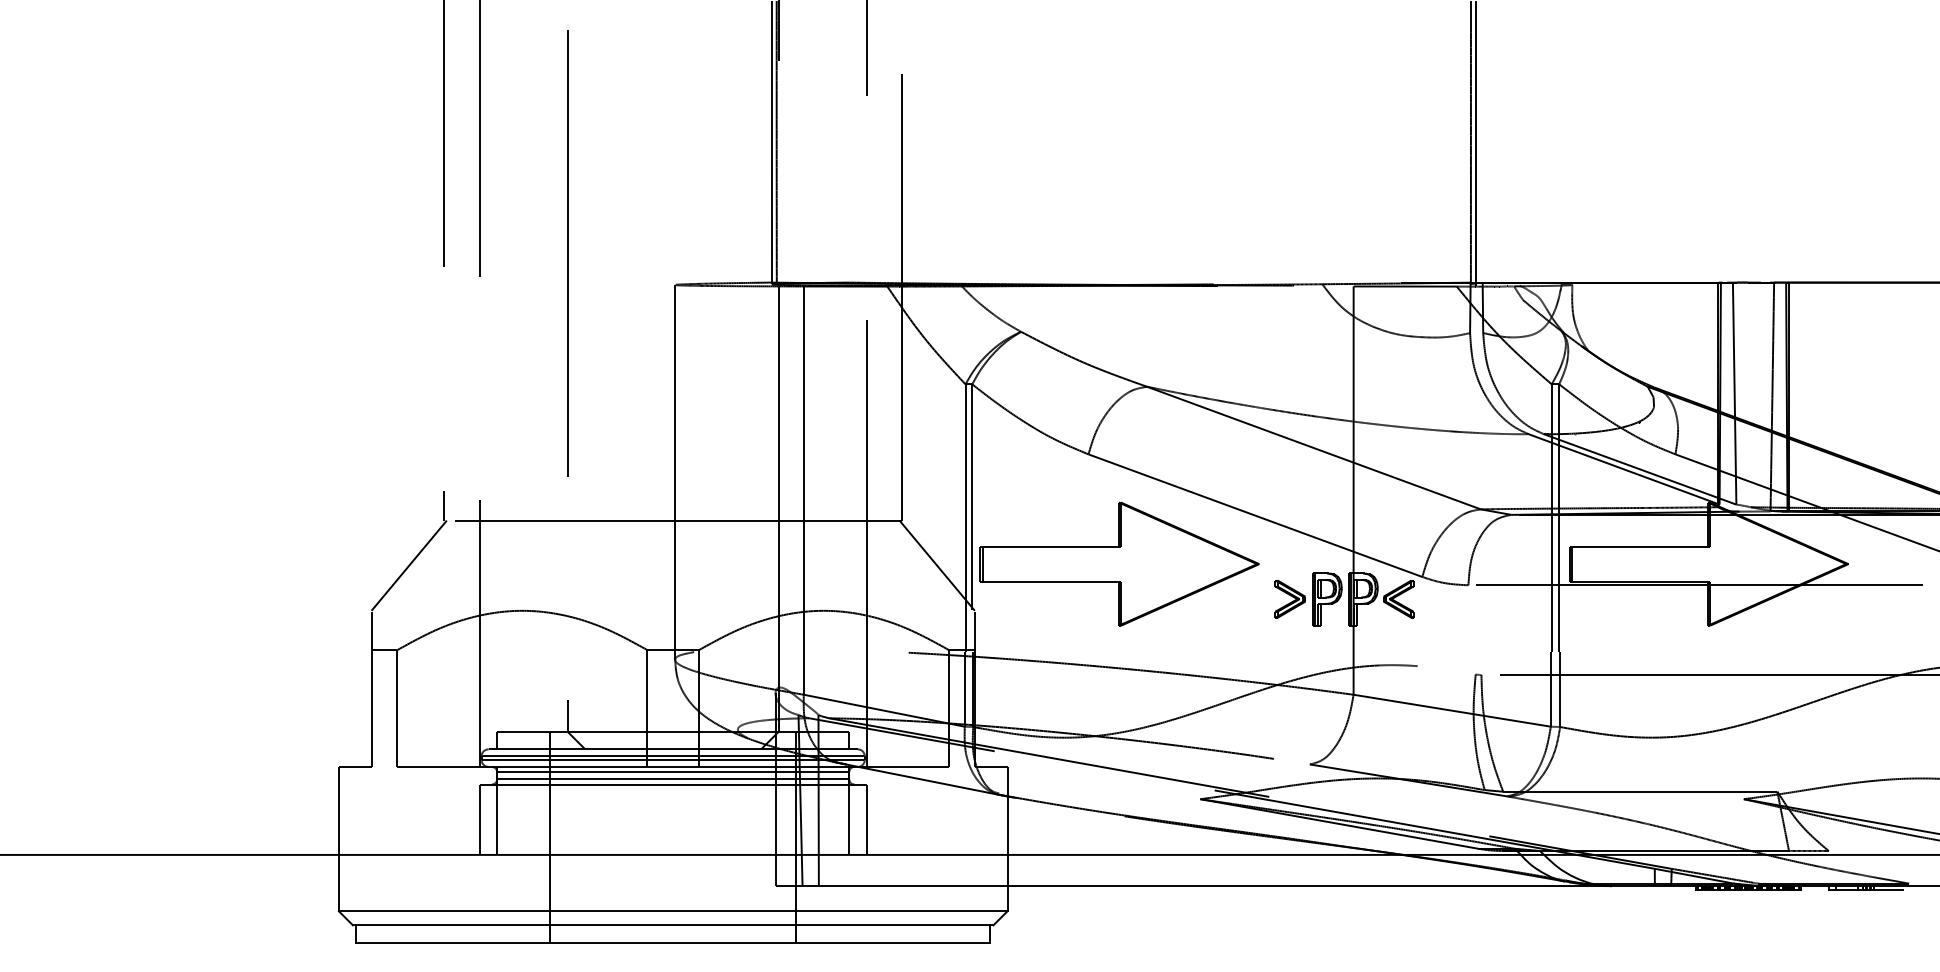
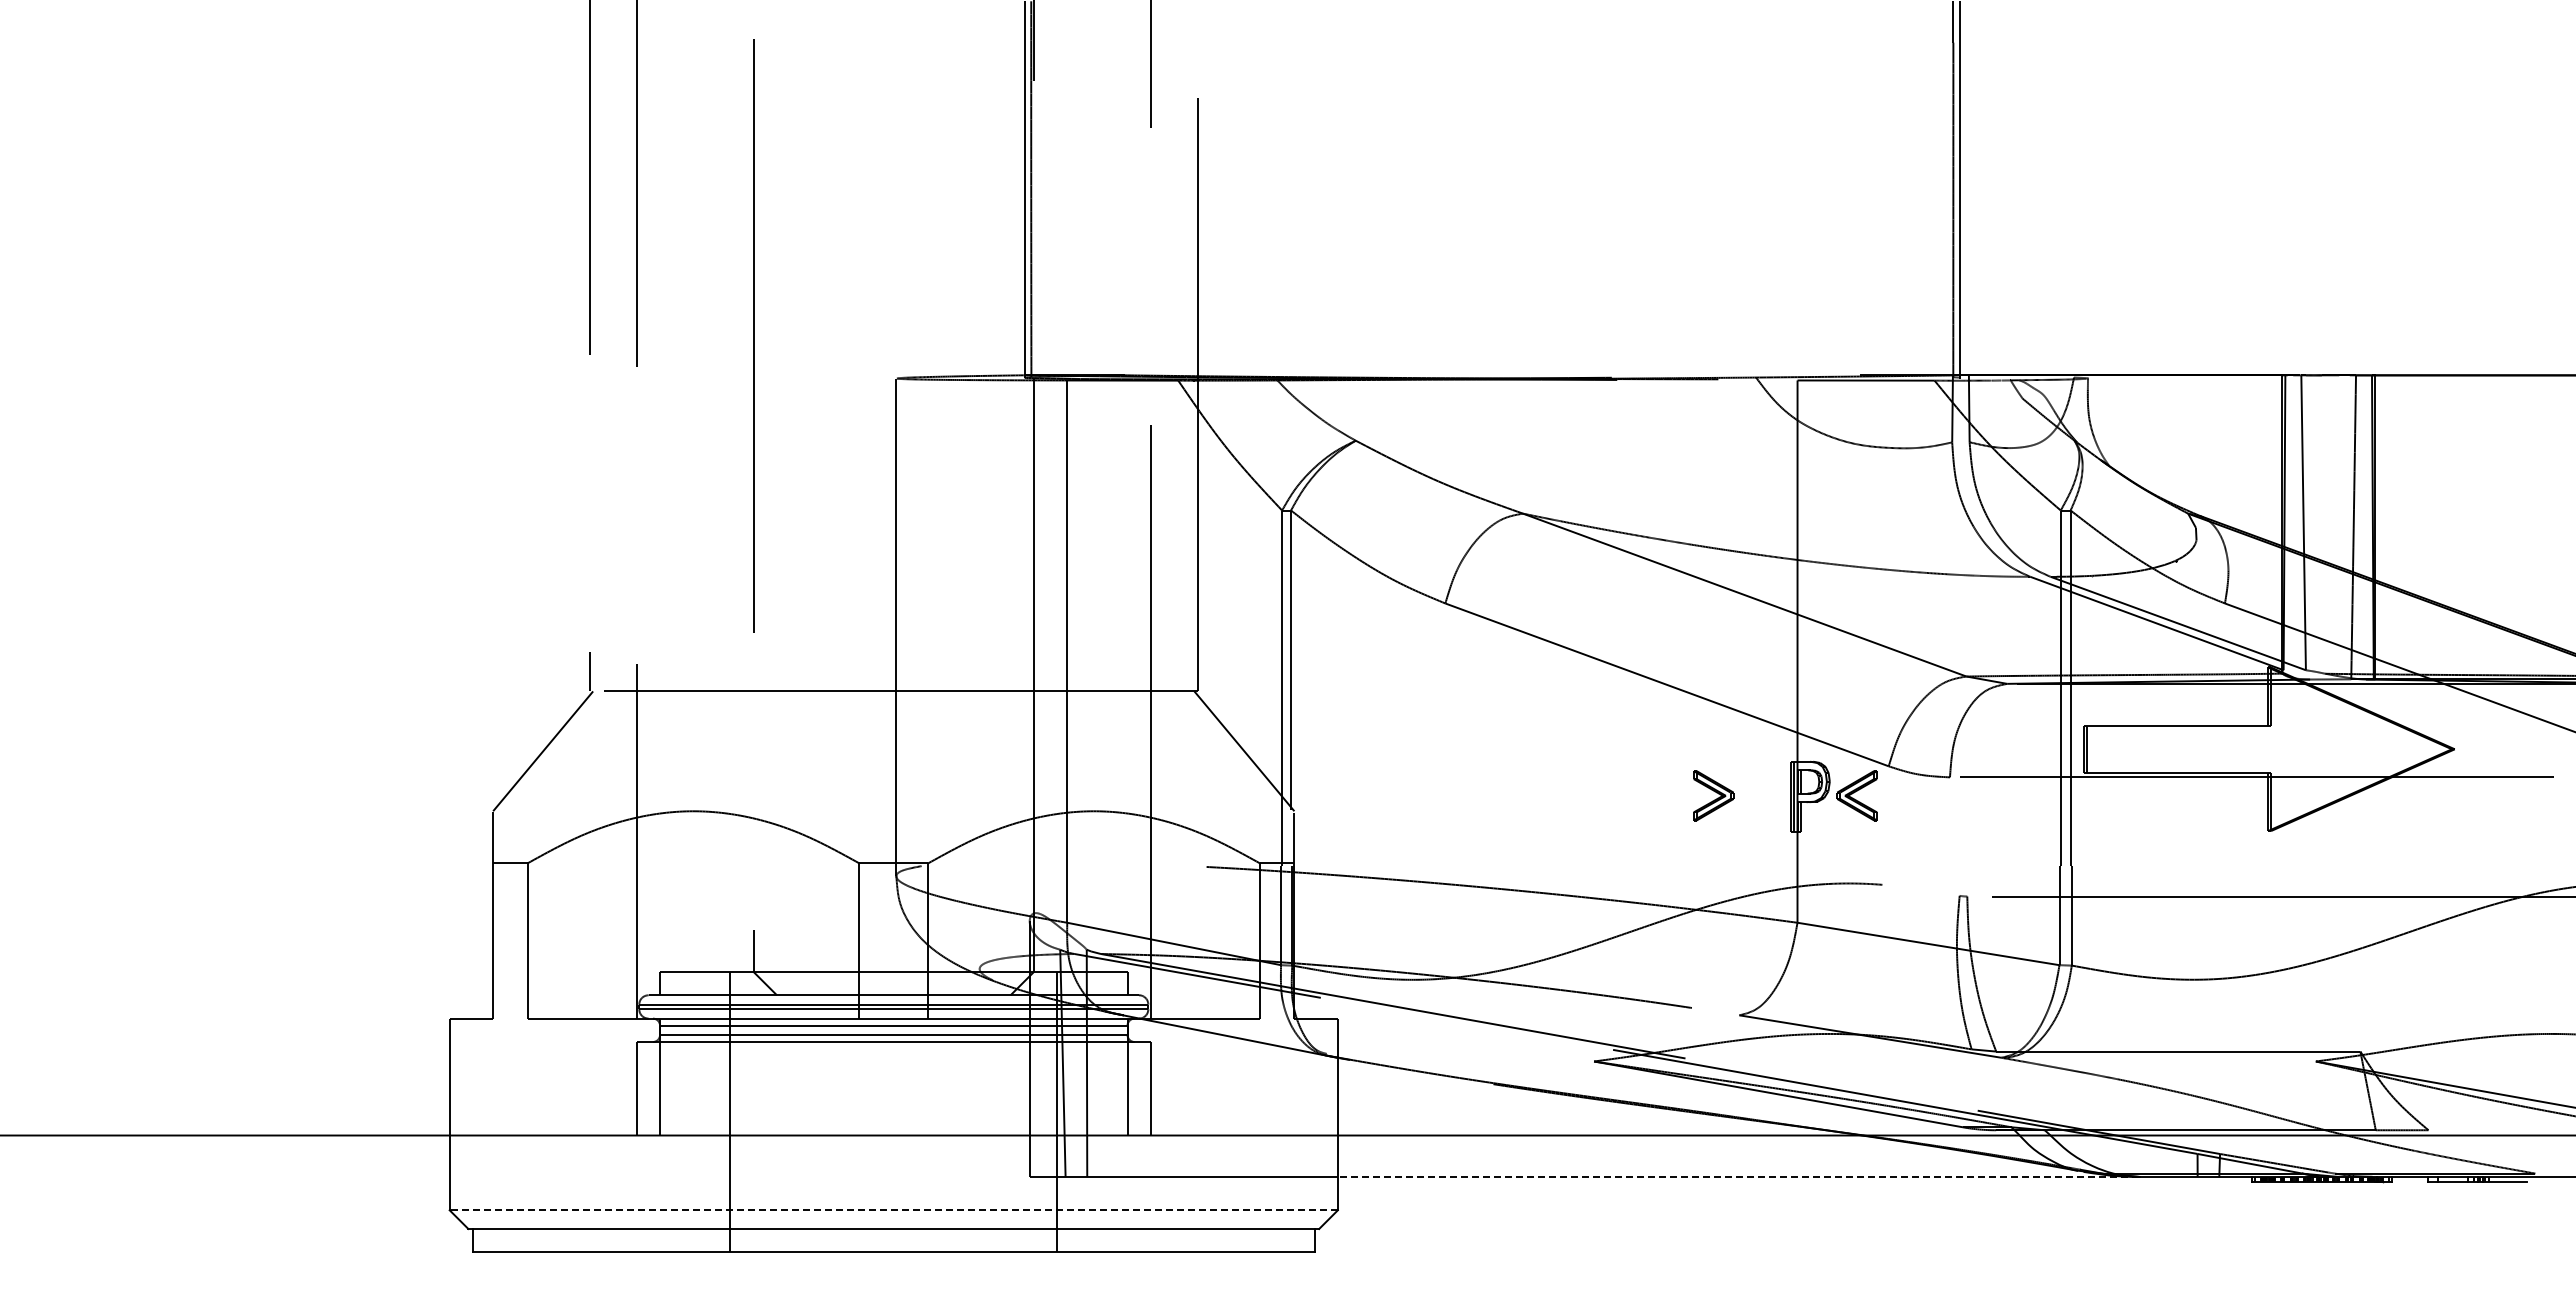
part: (1119, 563) -> (1486, 748), removed
part: (1327, 599) -> (1762, 796), removed
line: (1308, 885) -> (1737, 1176), solid -> dashed
line: (672, 911) -> (893, 1210), solid -> dashed

